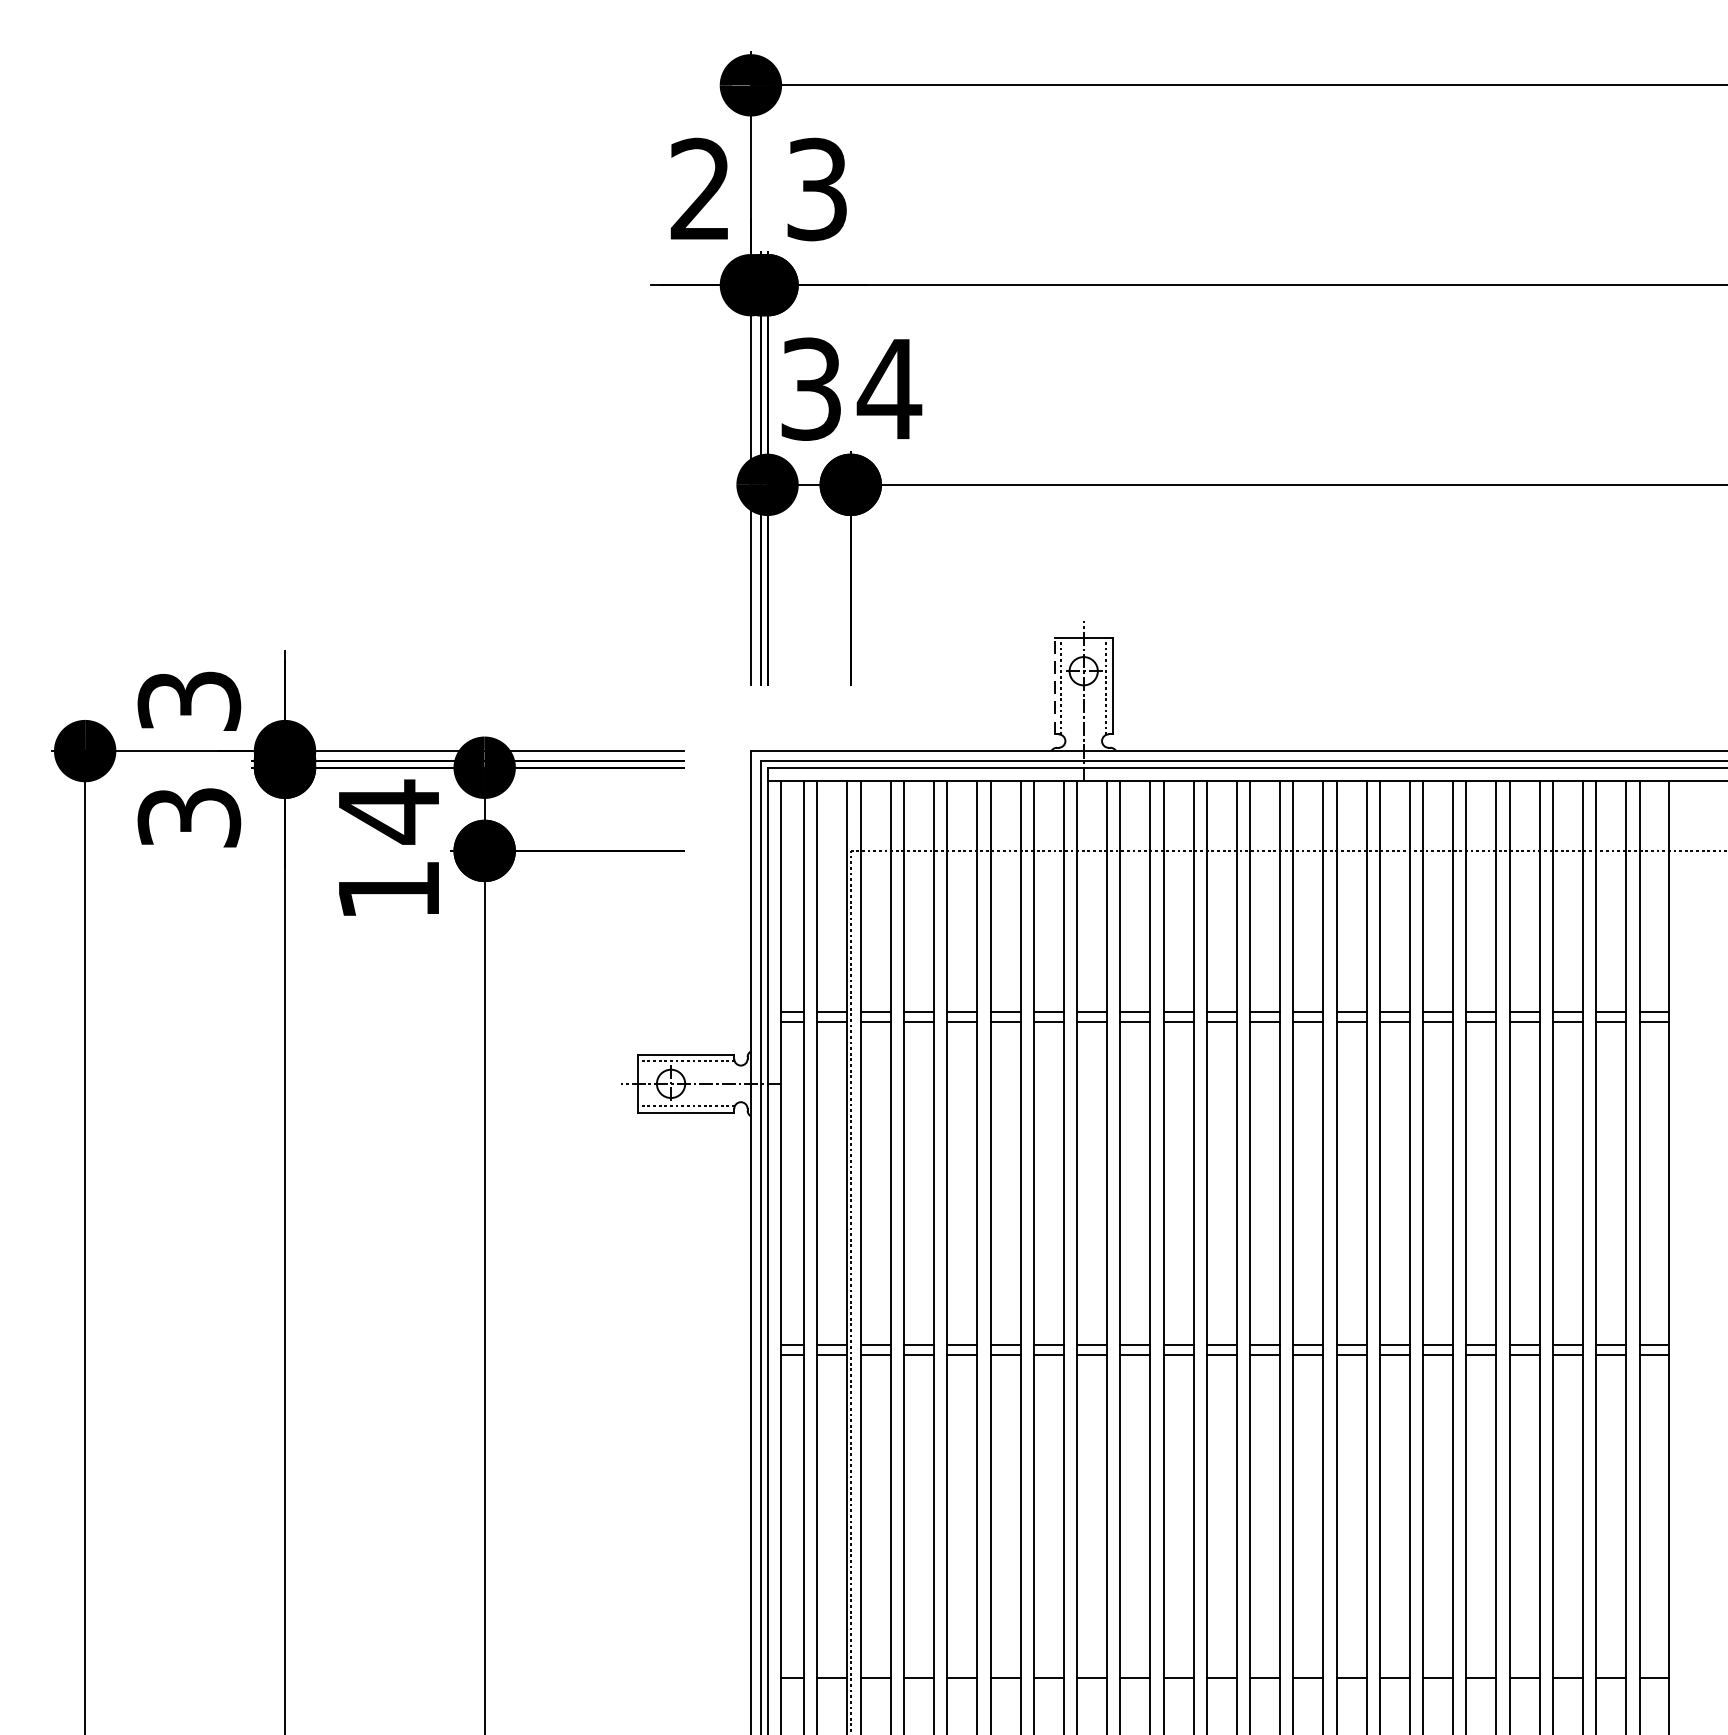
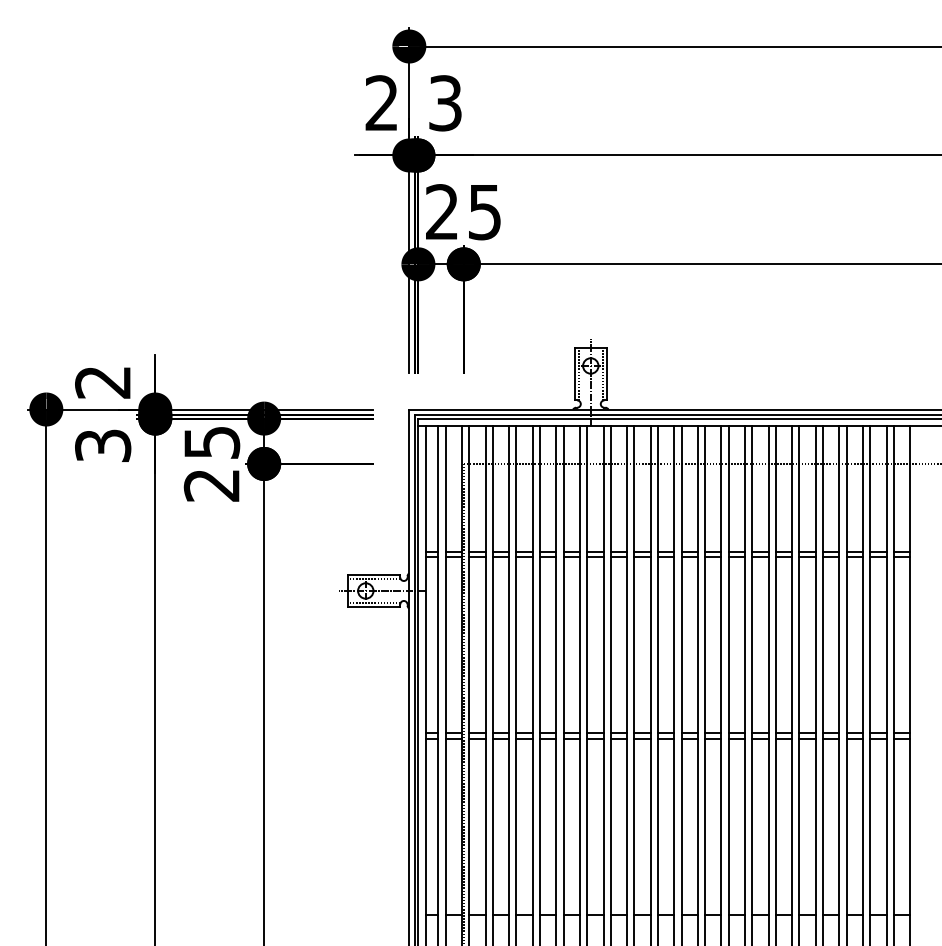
text: (852, 389) -> (464, 212), 34 -> 25
line: (1053, 685) -> (574, 373), dashed -> solid
text: (190, 701) -> (103, 382), 3 -> 2
text: (388, 850) -> (211, 463), 14 -> 25

